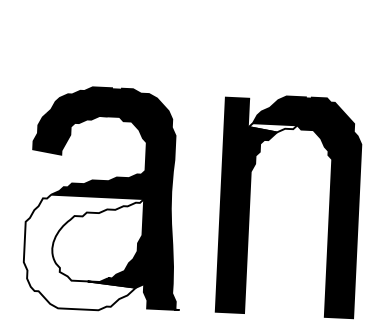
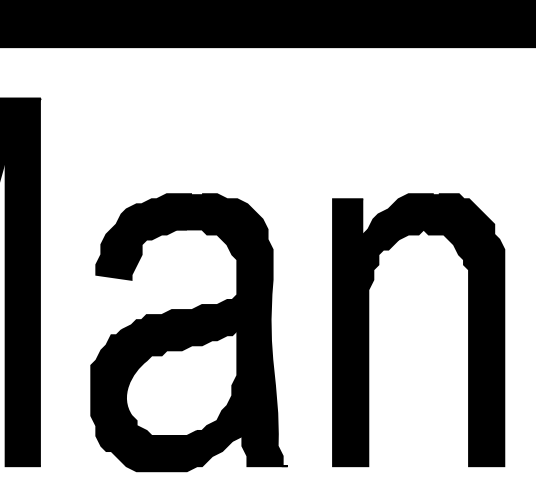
fill: (273, 128) -> (393, 234), added
fill: (83, 252) -> (164, 400), added

